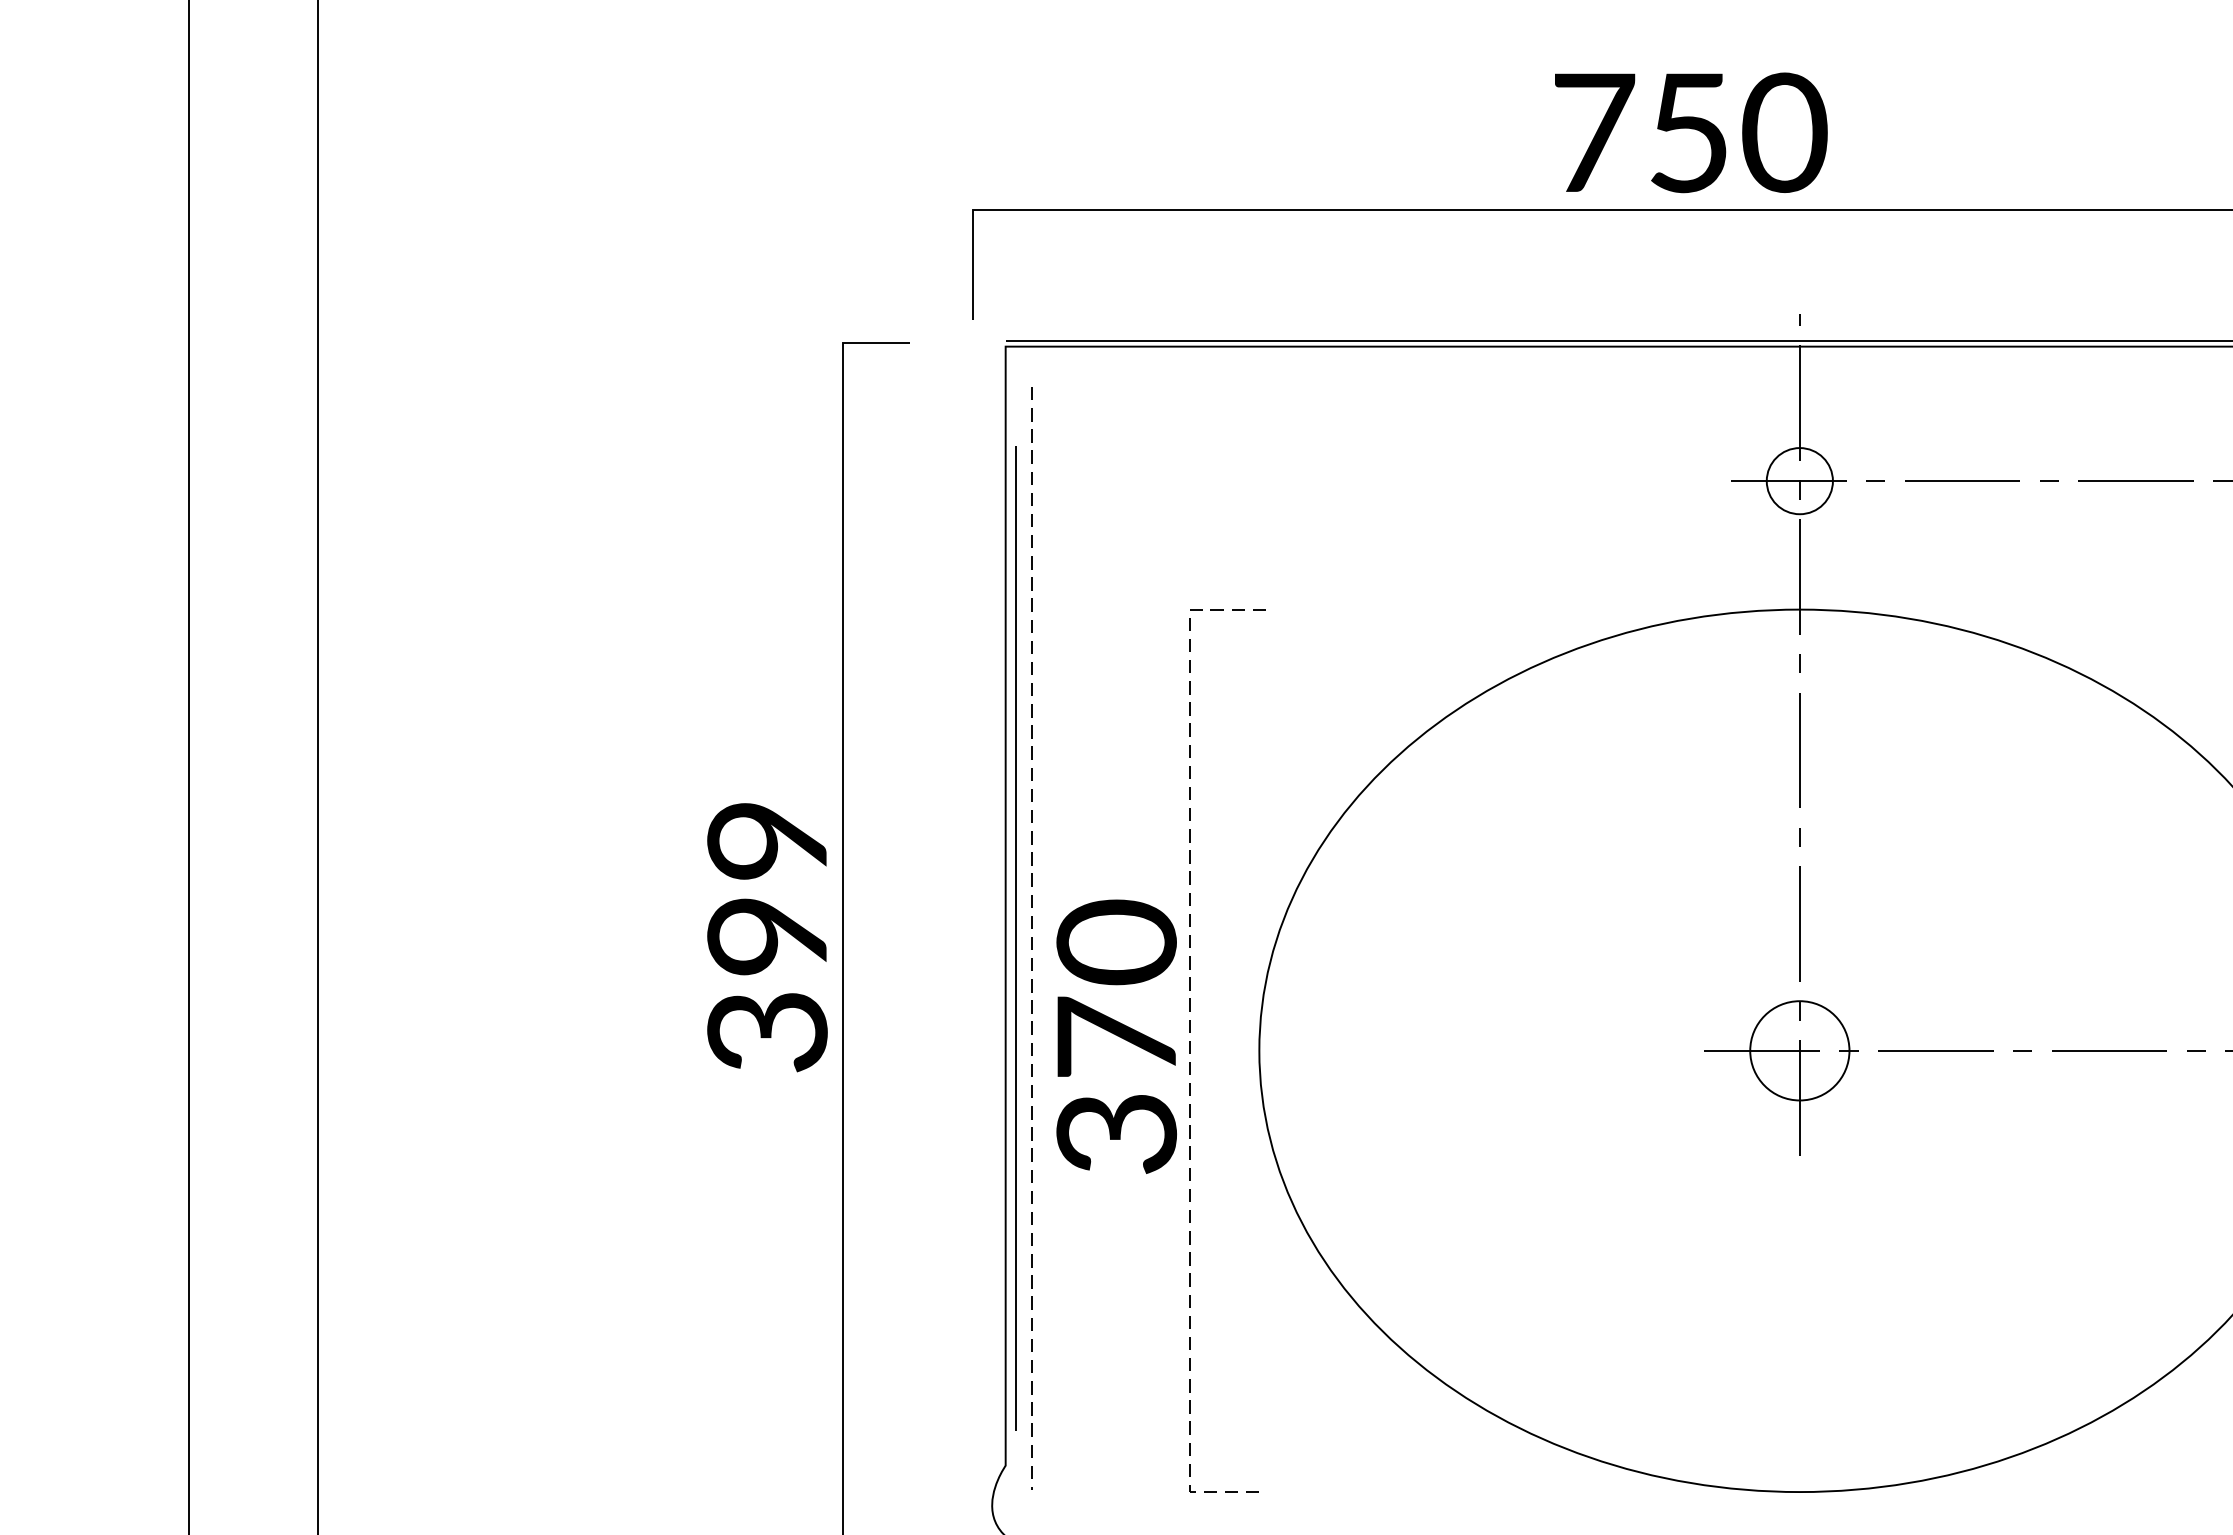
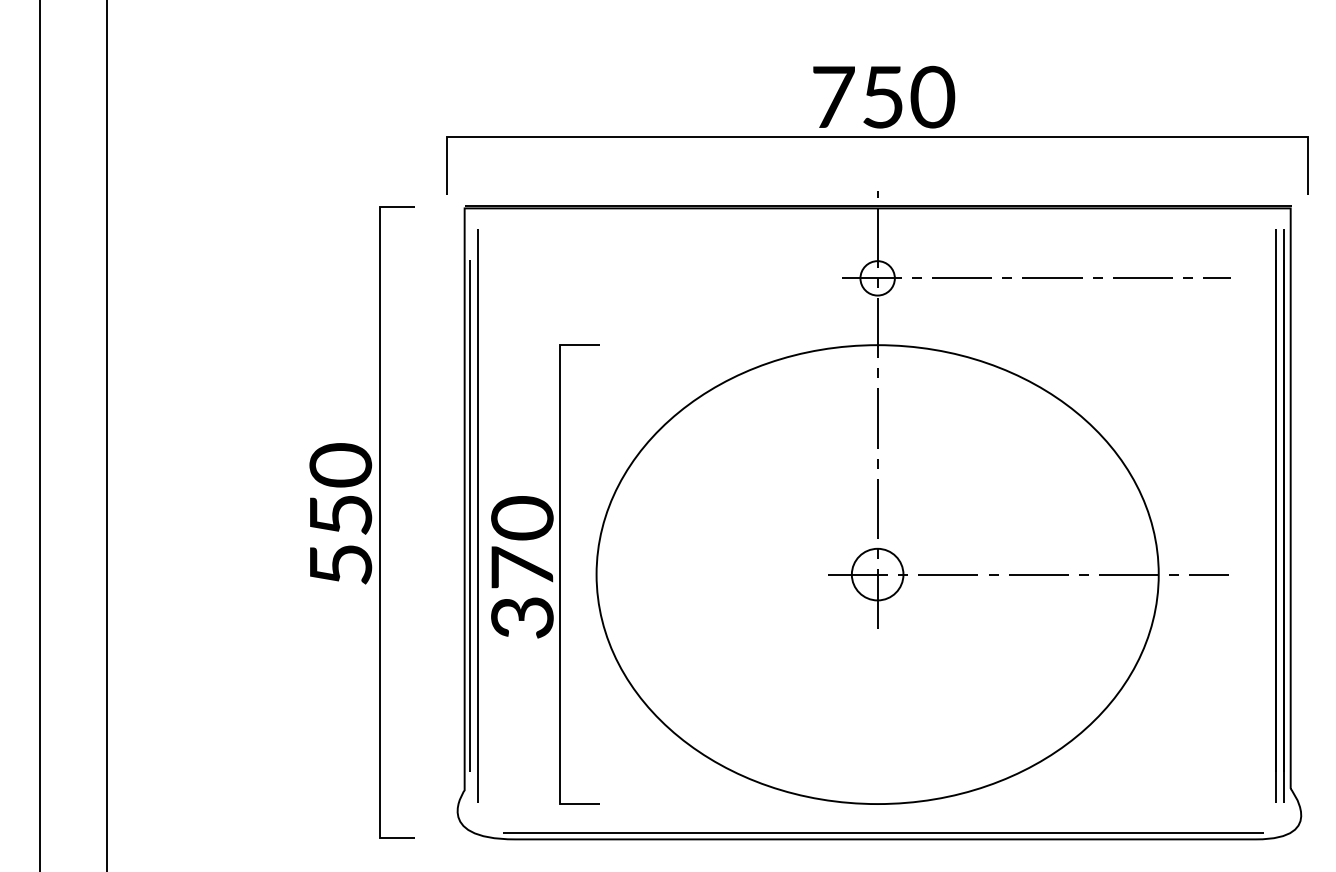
text: (1691, 131) -> (884, 96), moved
text: (766, 935) -> (340, 514), 399 -> 550
line: (1032, 939) -> (478, 516), dashed -> solid
line: (1189, 1052) -> (560, 575), dashed -> solid

